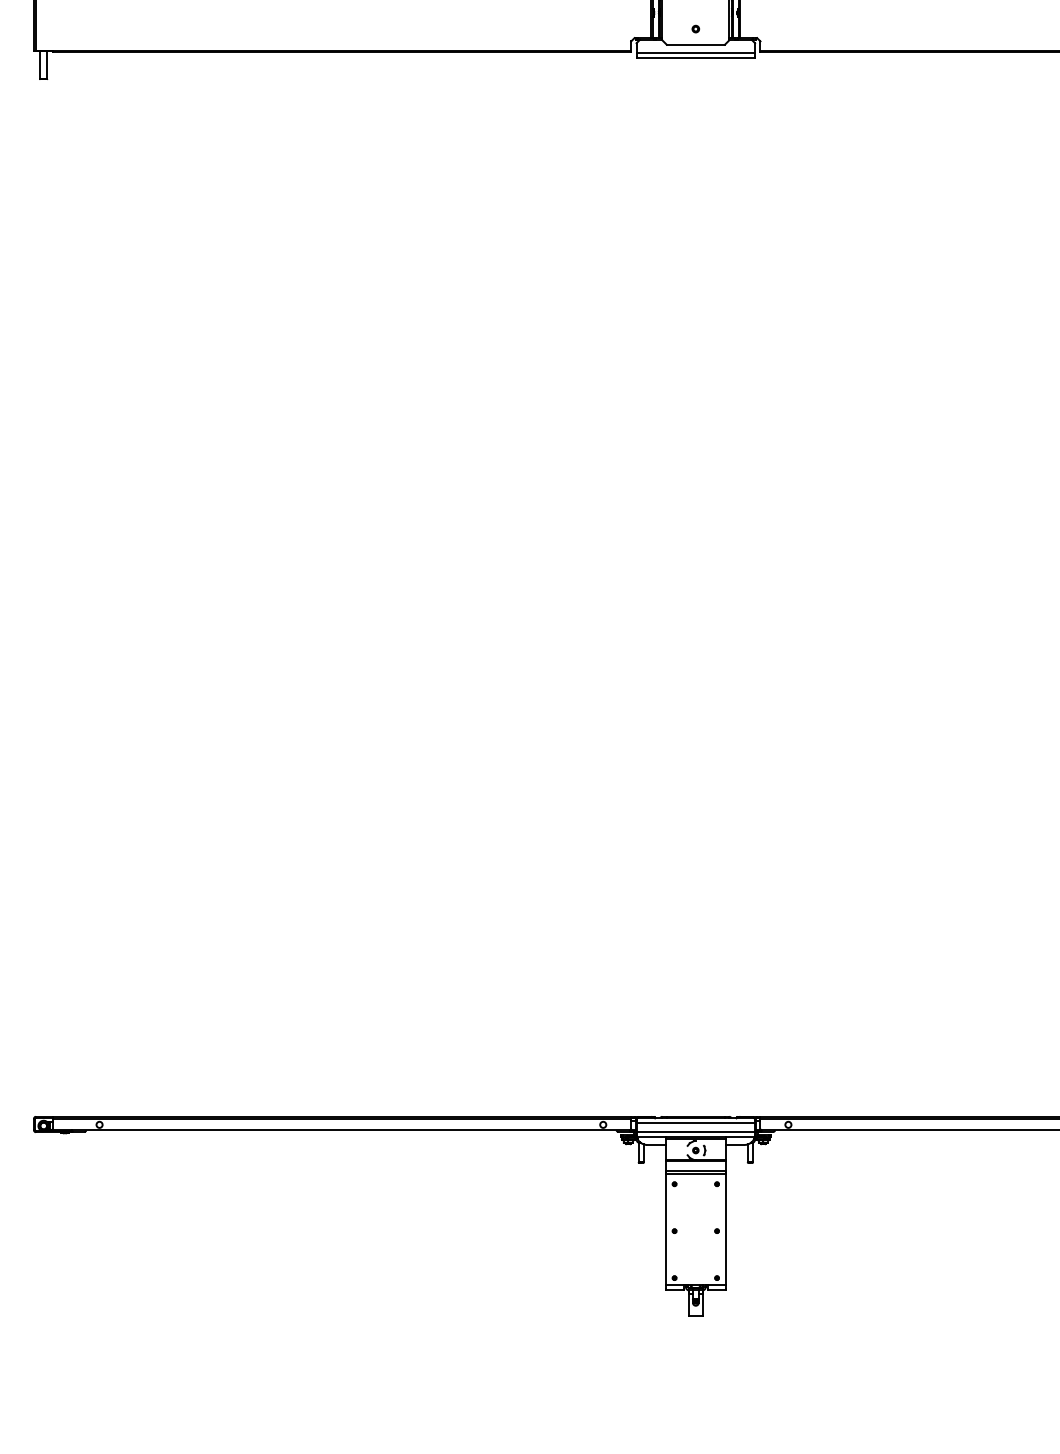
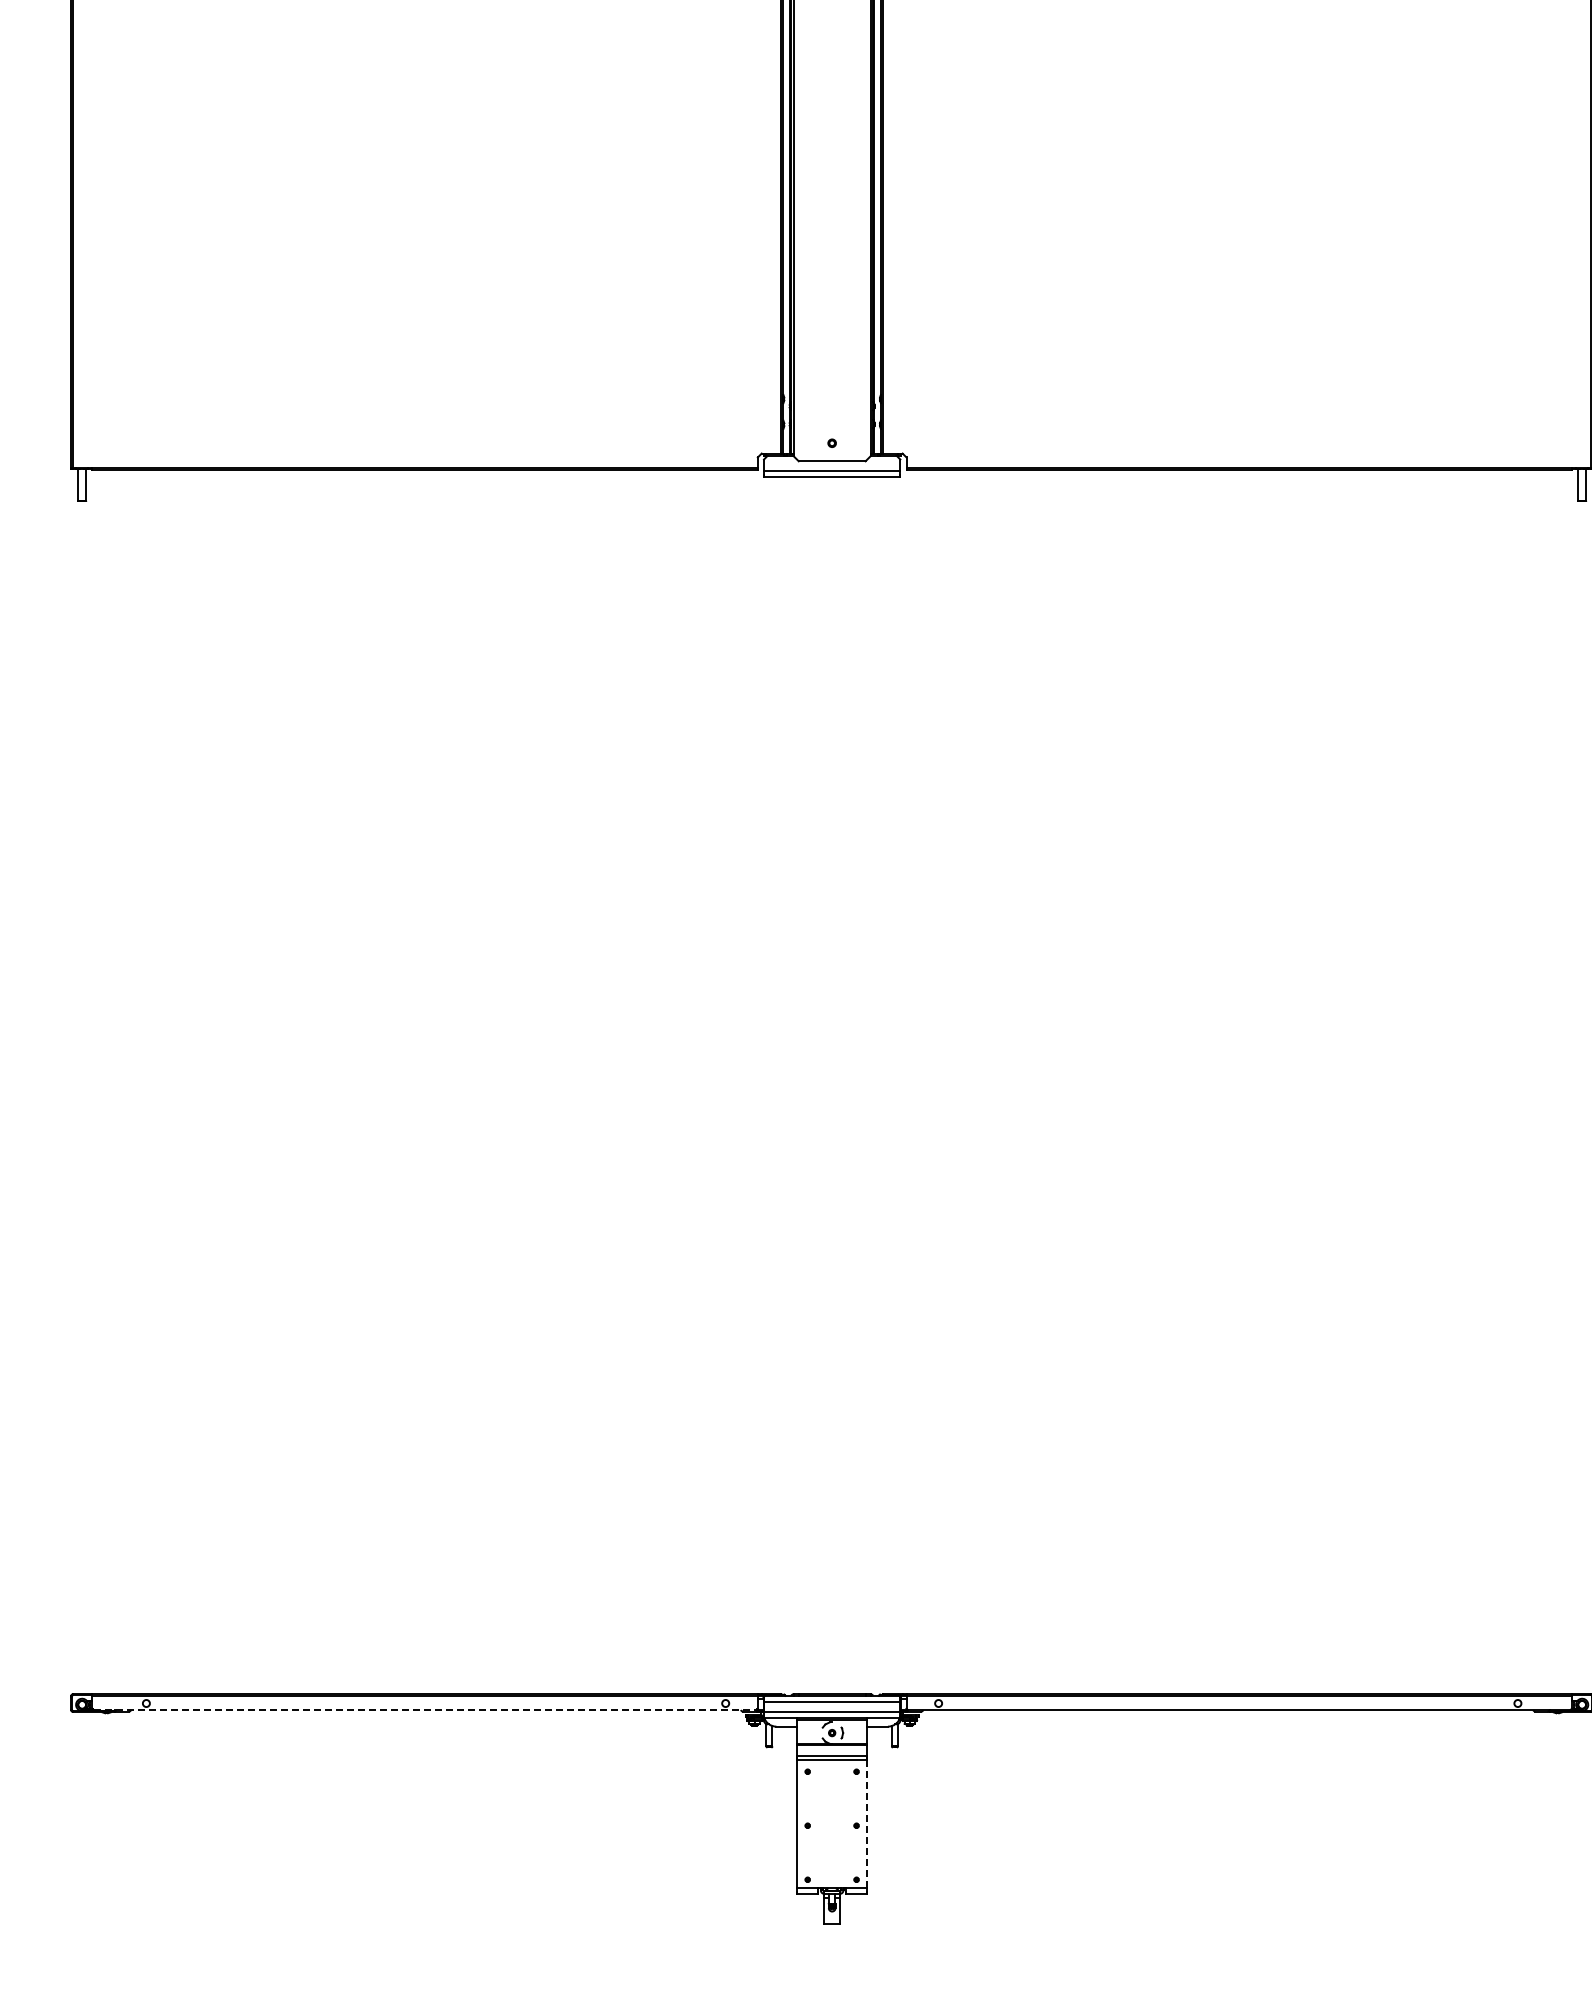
line: (342, 1130) -> (425, 1709), solid -> dashed
line: (725, 1229) -> (866, 1823), solid -> dashed

